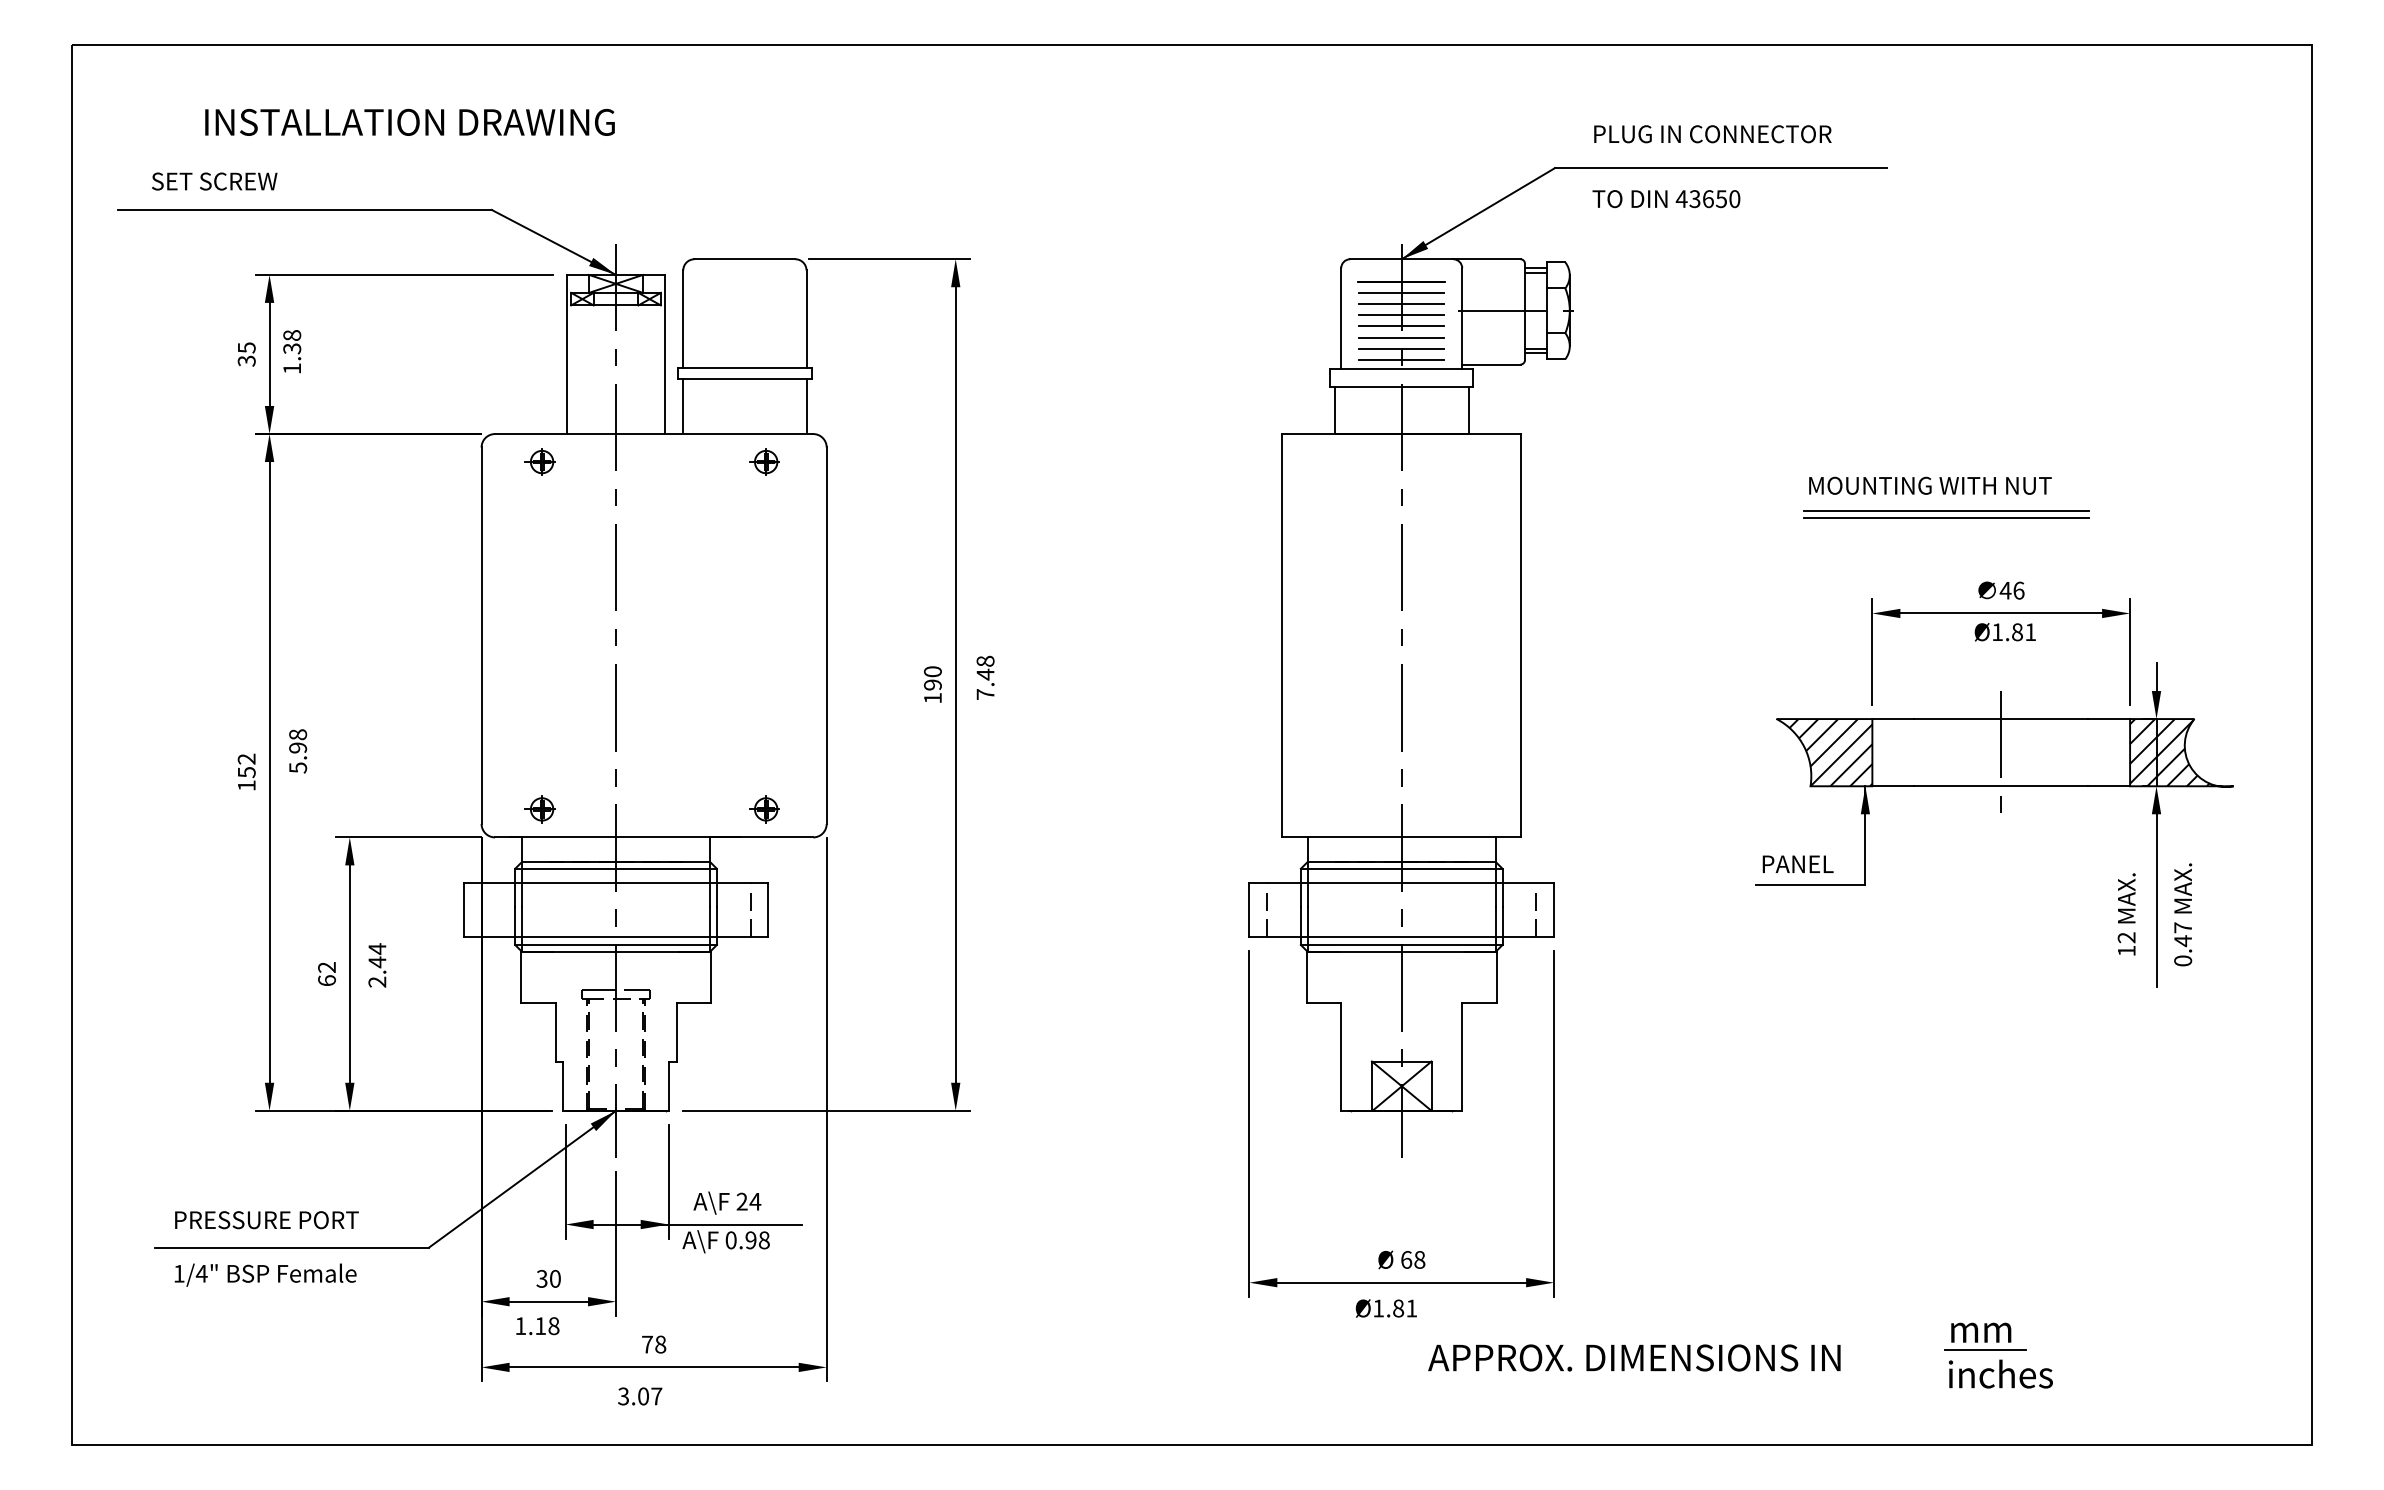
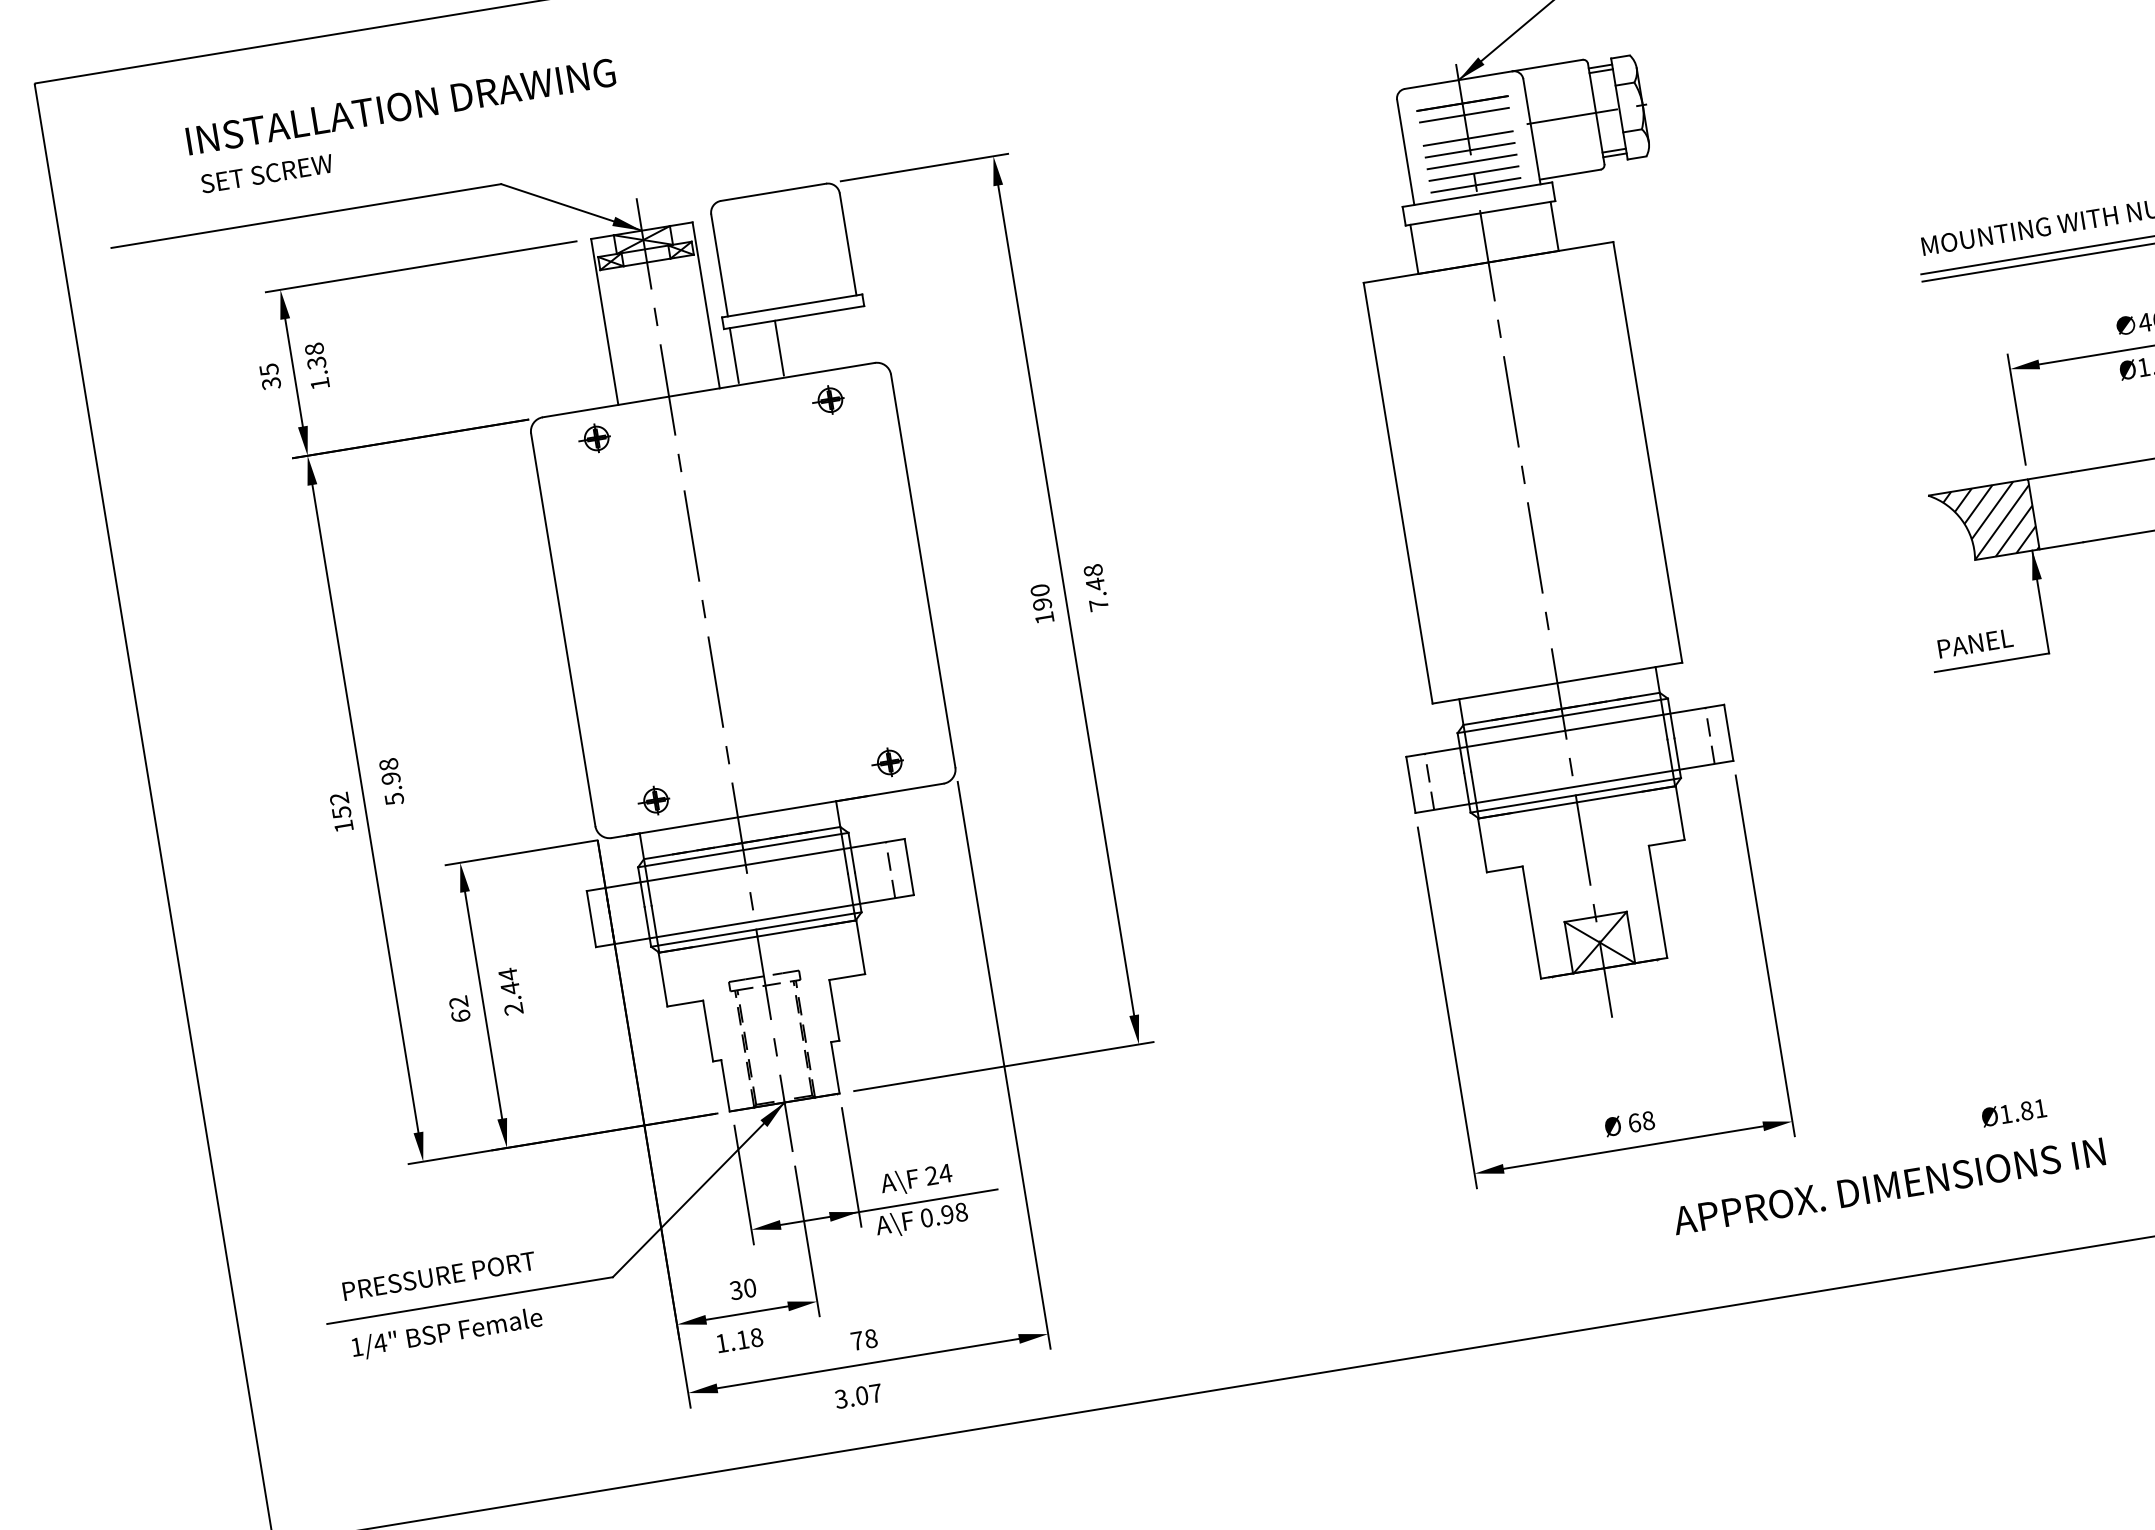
text: (214, 181) -> (266, 173), moved
line: (1401, 304) -> (1466, 127), removed
line: (806, 405) -> (779, 347), moved
text: (1385, 1308) -> (2013, 1113), moved

